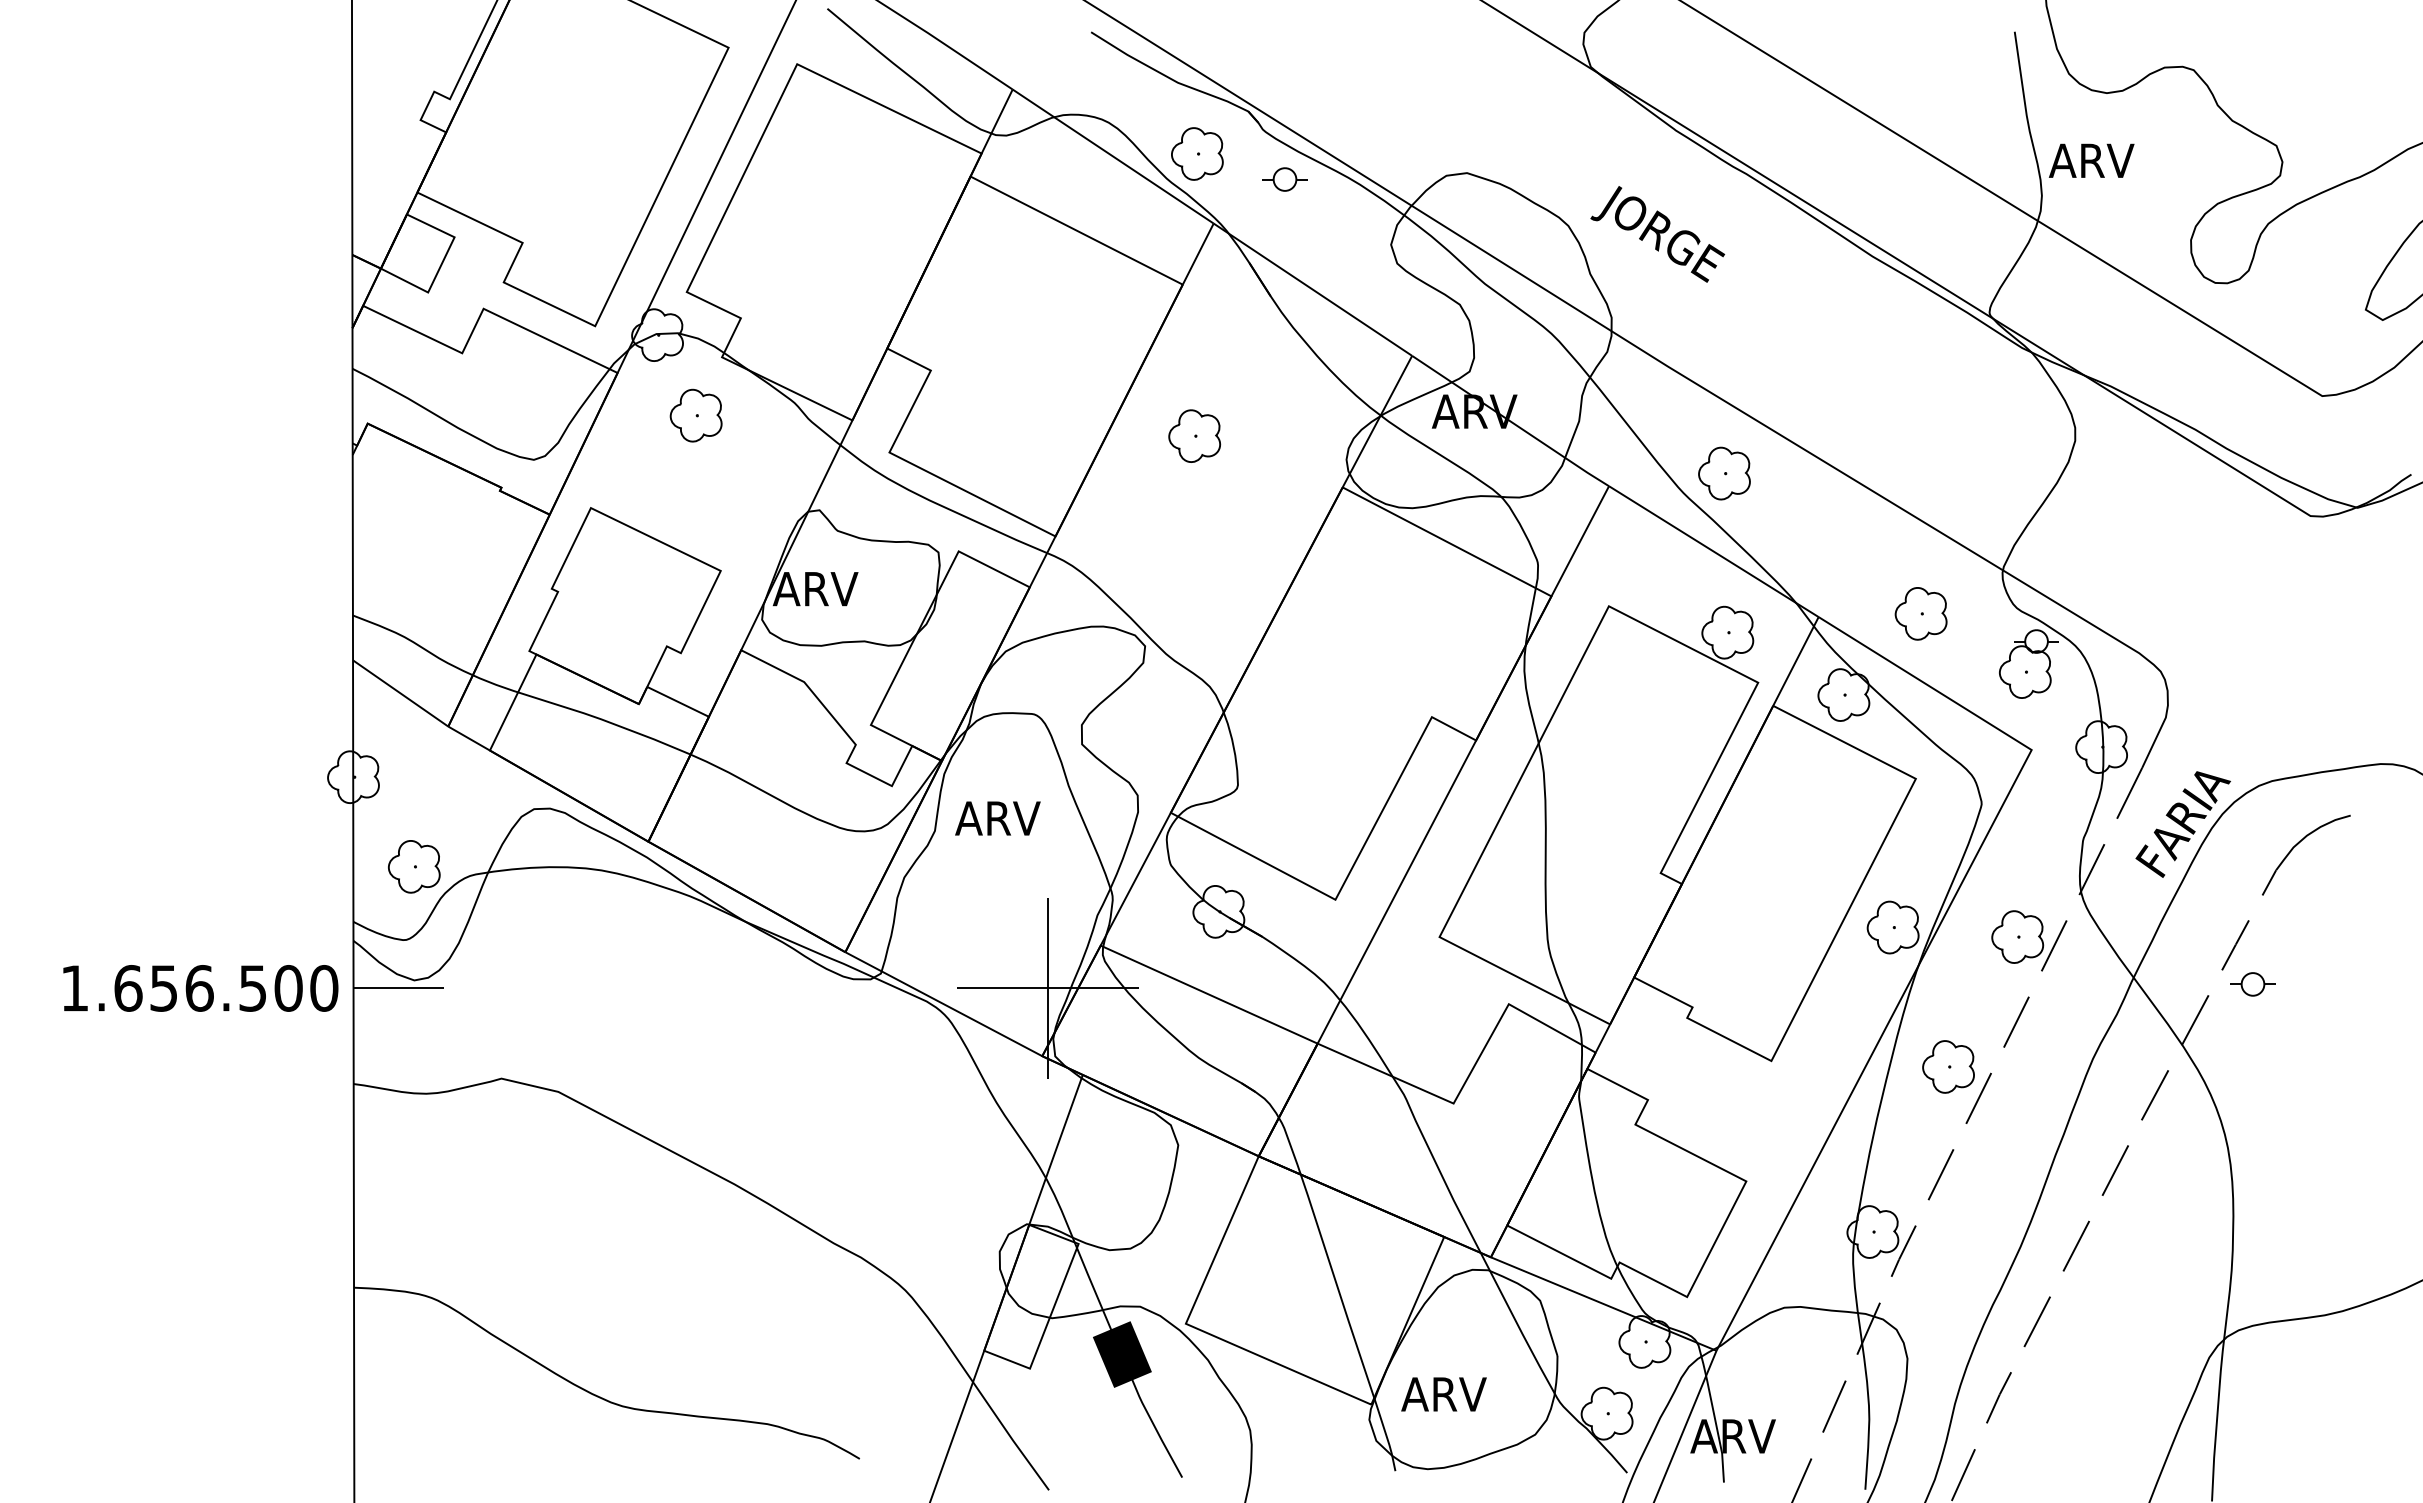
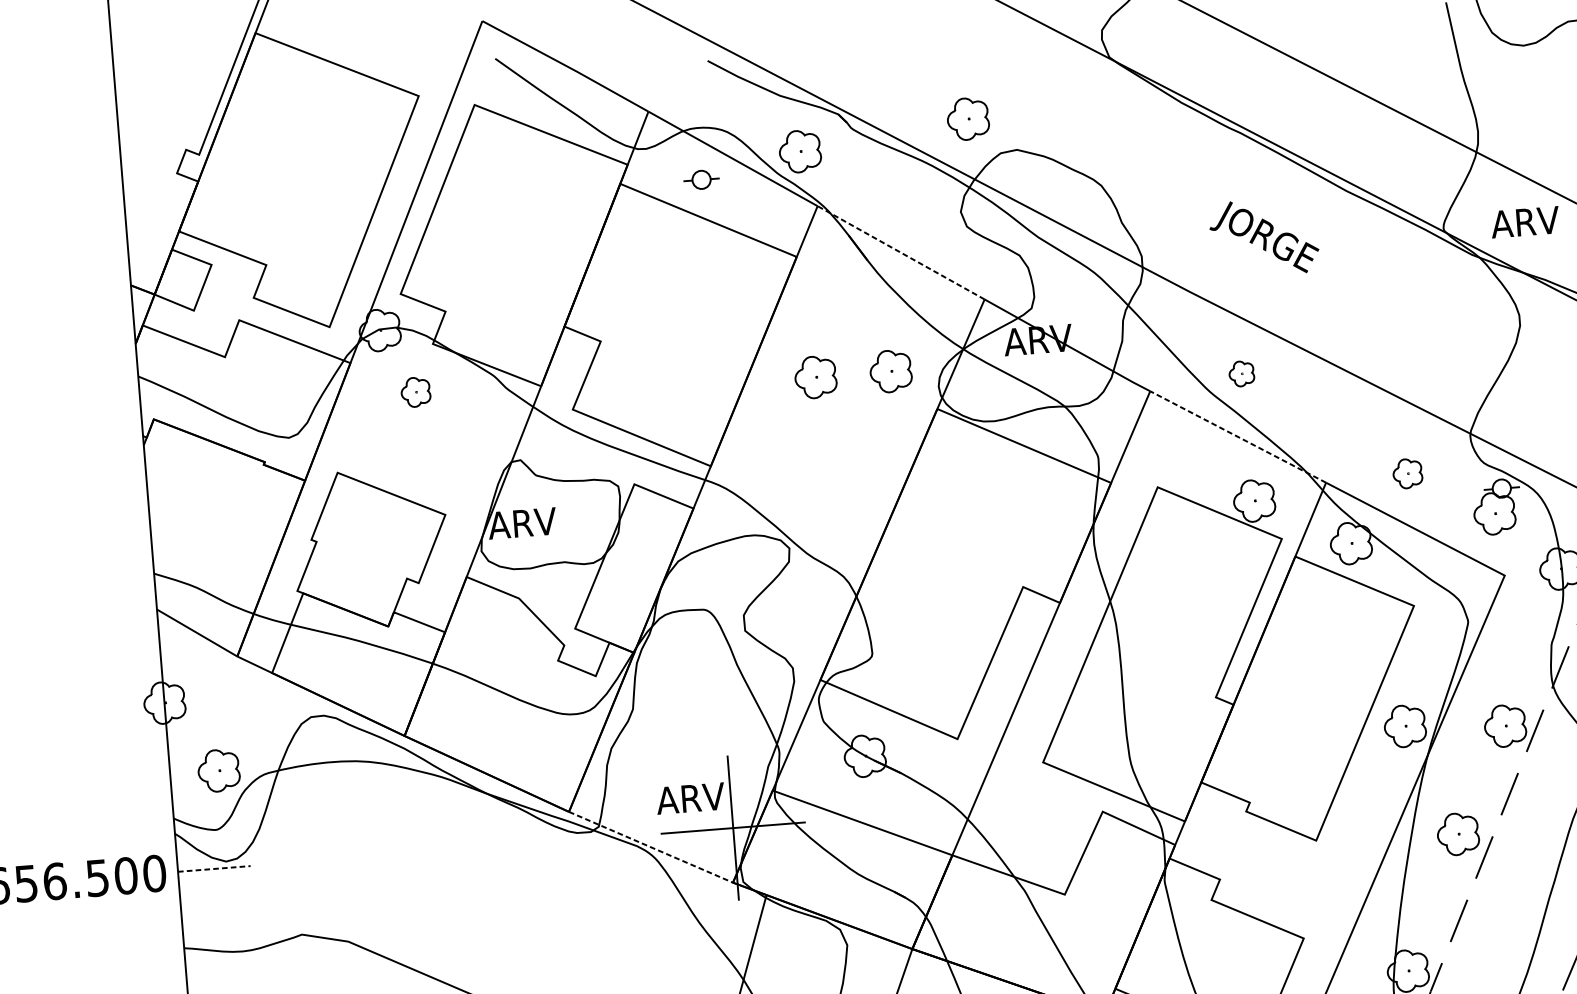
part: (1409, 129) -> (968, 118), added
text: (2091, 160) -> (1525, 222), moved
part: (1284, 179) -> (701, 179), moved
text: (1657, 234) -> (1264, 237), moved
line: (1312, 289) -> (900, 252), solid -> dashed
part: (695, 415) -> (415, 392), size x0.7
part: (1288, 435) -> (890, 370), added
part: (1724, 473) -> (1241, 373), size x0.6
line: (1713, 551) -> (1237, 436), solid -> dashed
part: (1920, 613) -> (1407, 473), size x0.7
text: (997, 818) -> (690, 798), moved
line: (399, 988) -> (214, 868), solid -> dashed
line: (944, 1004) -> (651, 847), solid -> dashed

